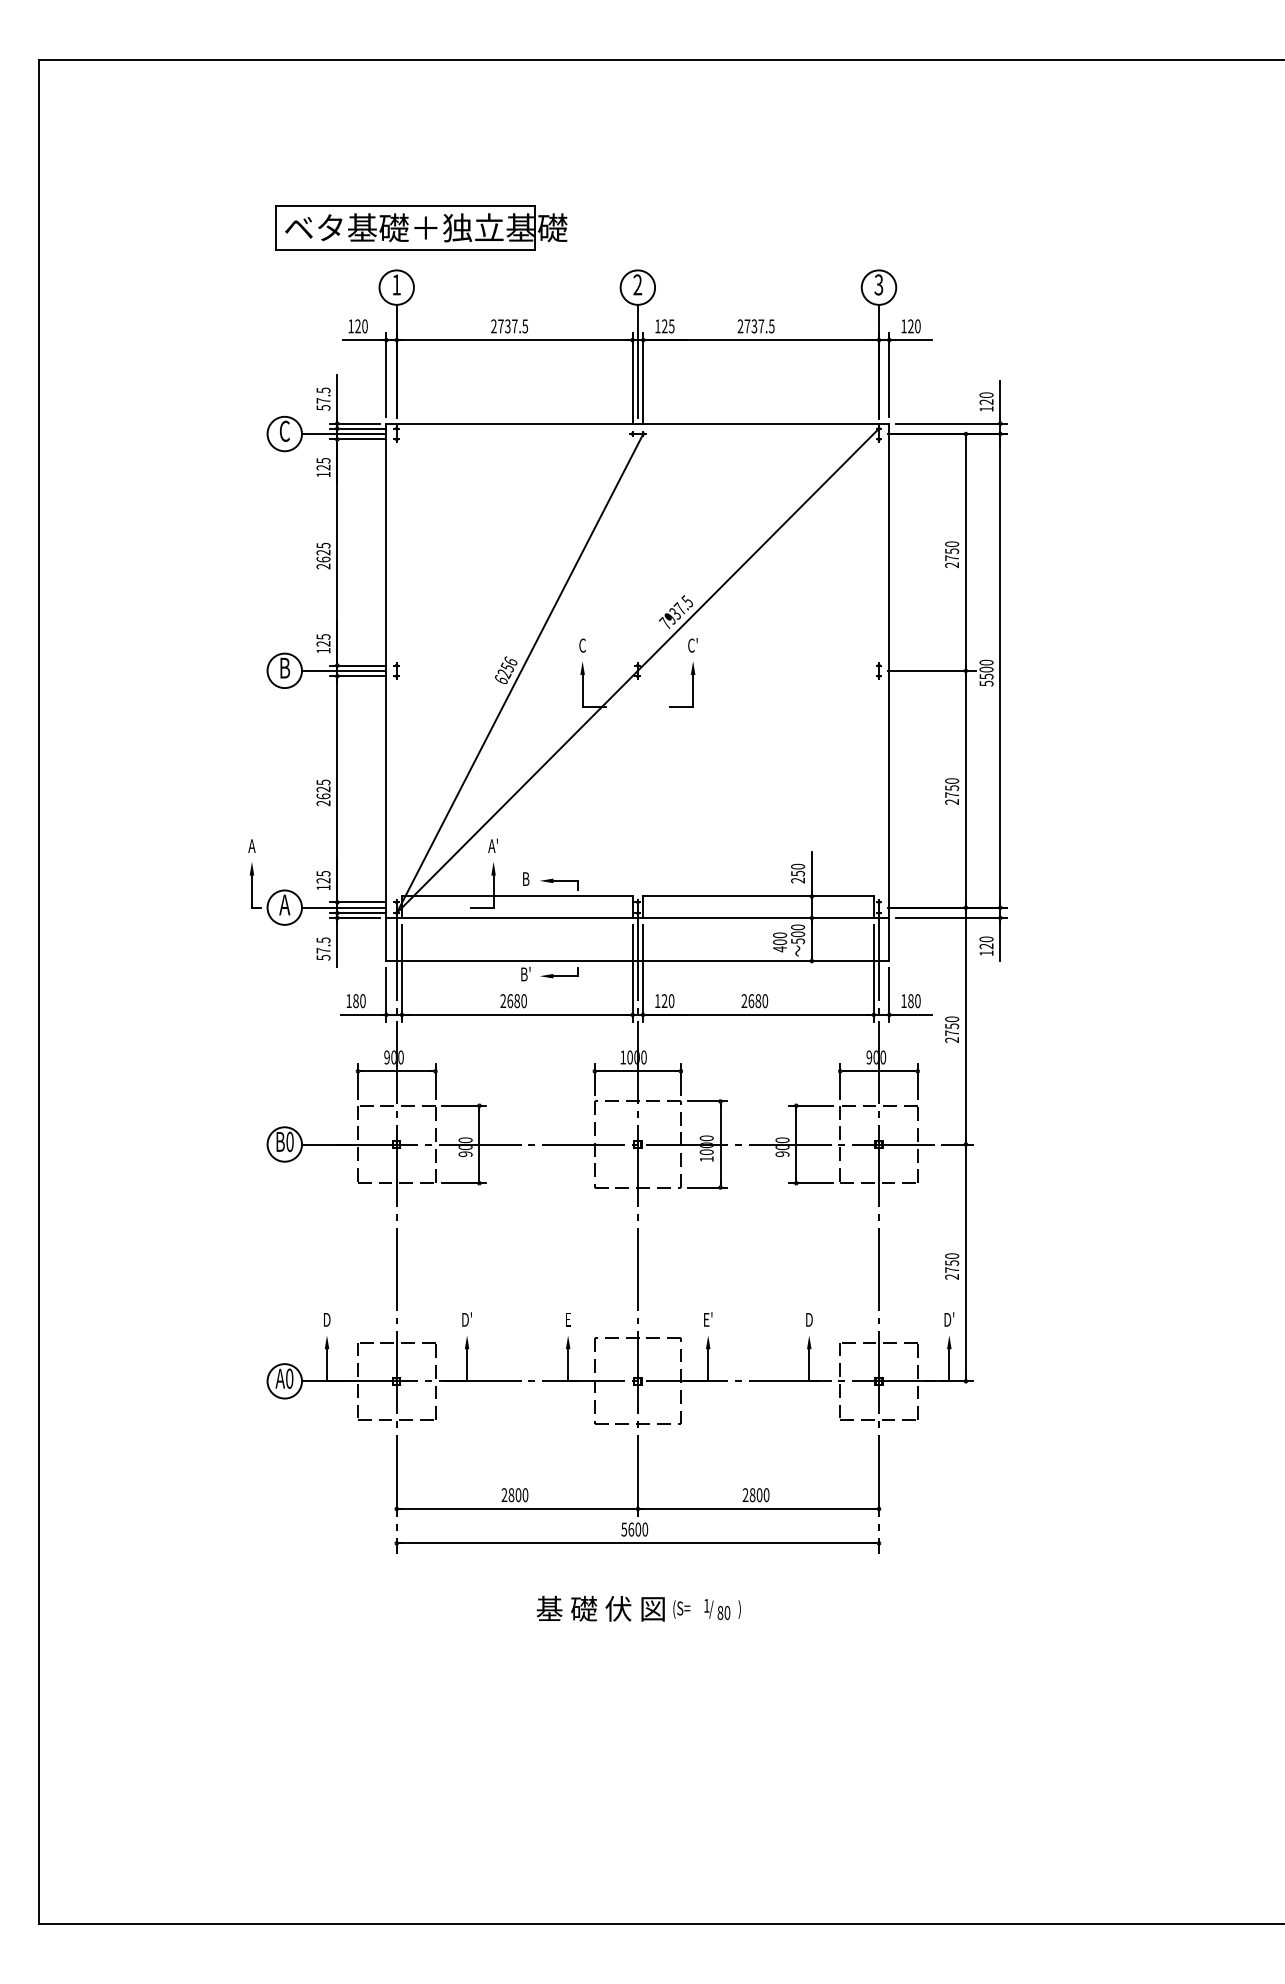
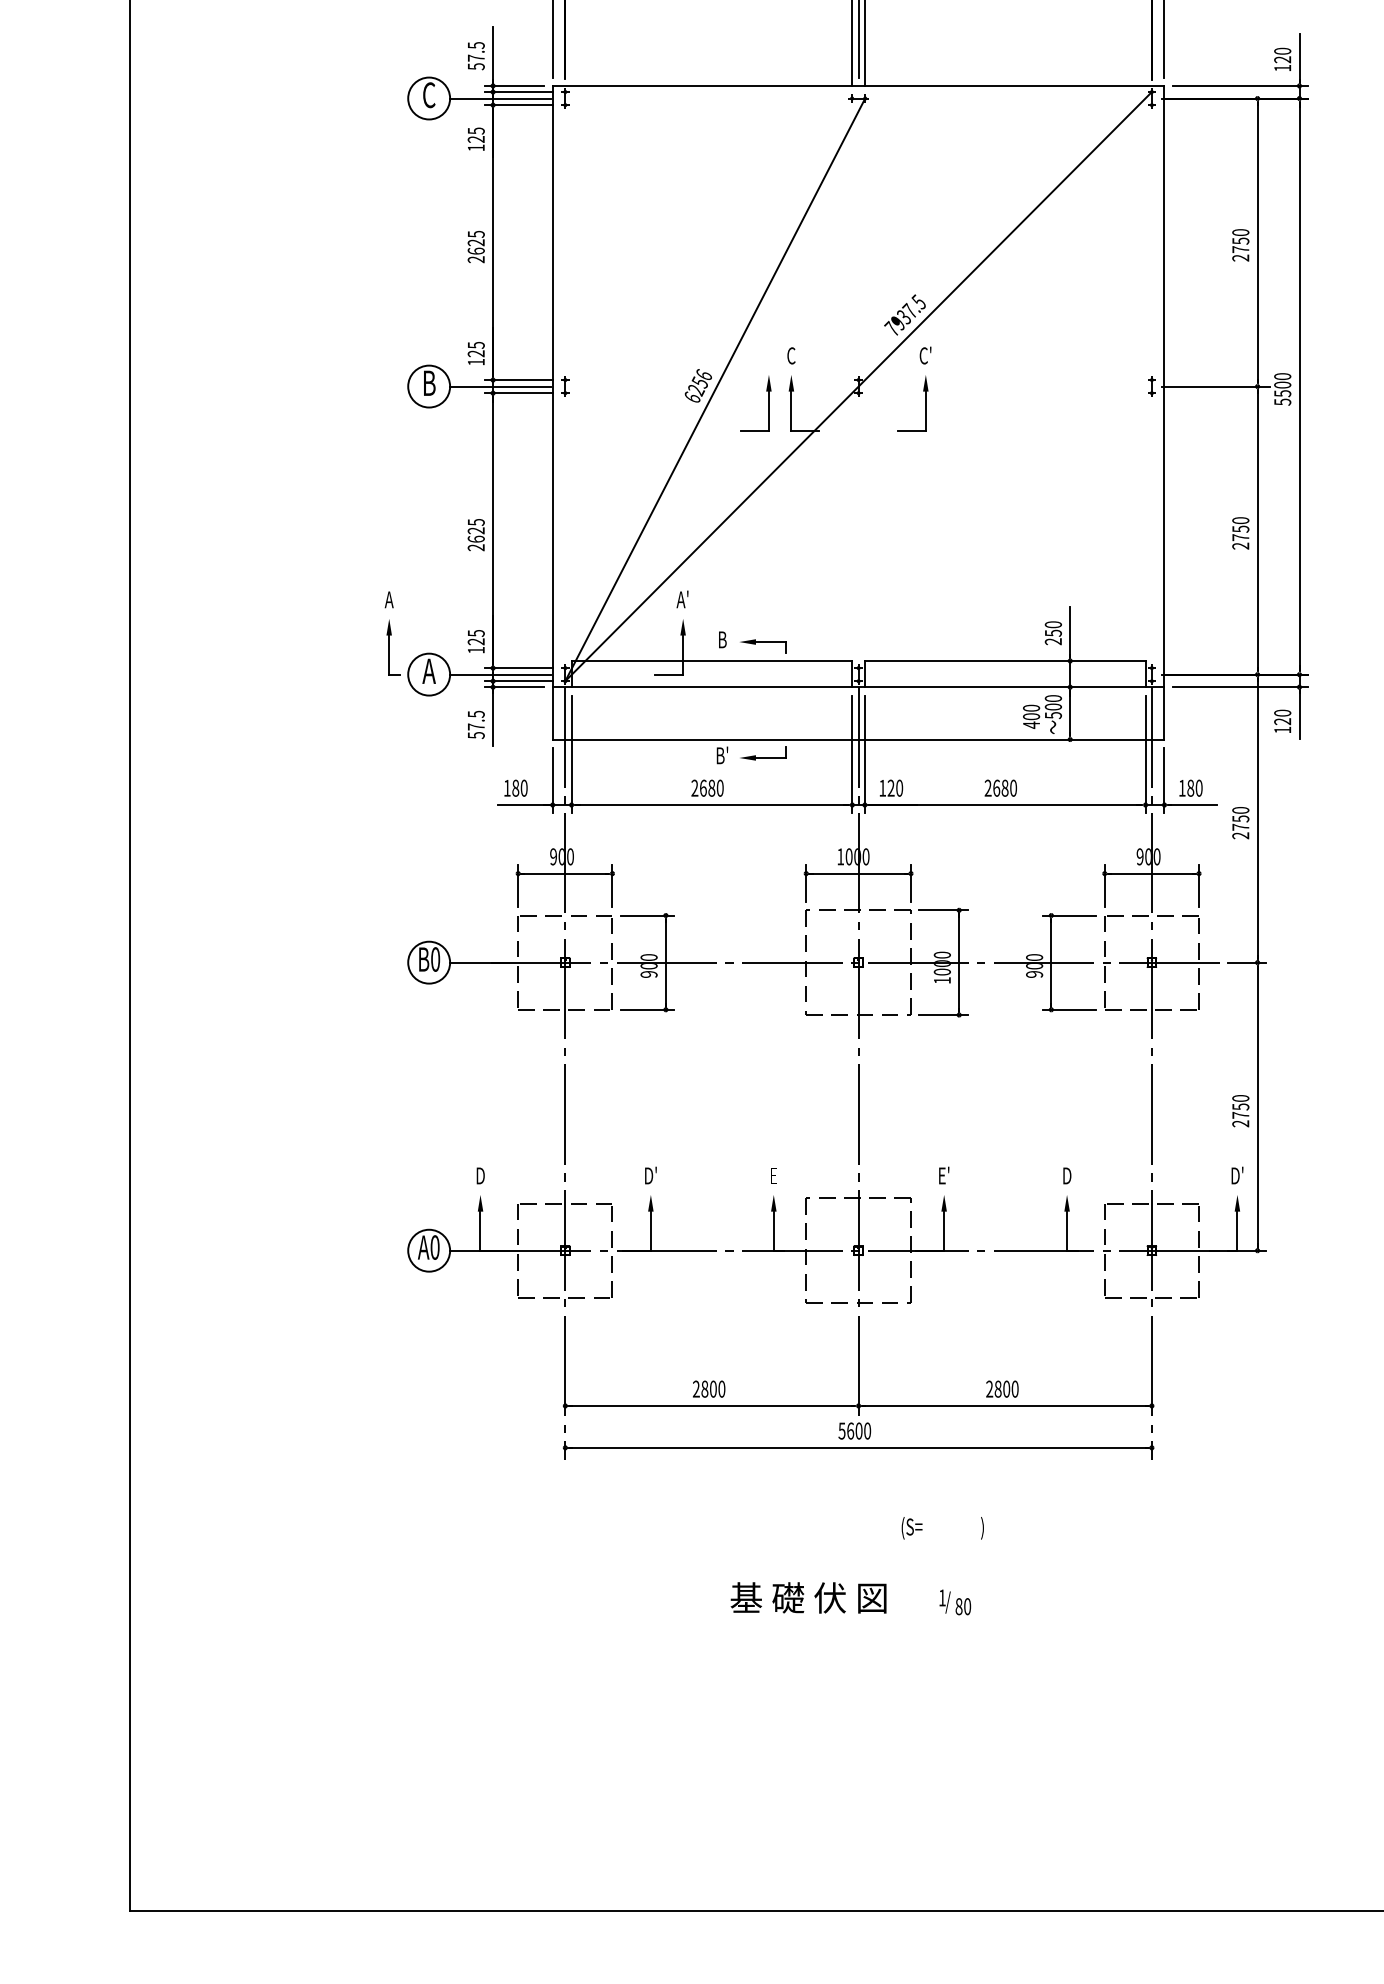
part: (563, 684) -> (768, 403), added
text: (600, 1608) -> (808, 1597), moved
text: (717, 1609) -> (955, 1602), moved

